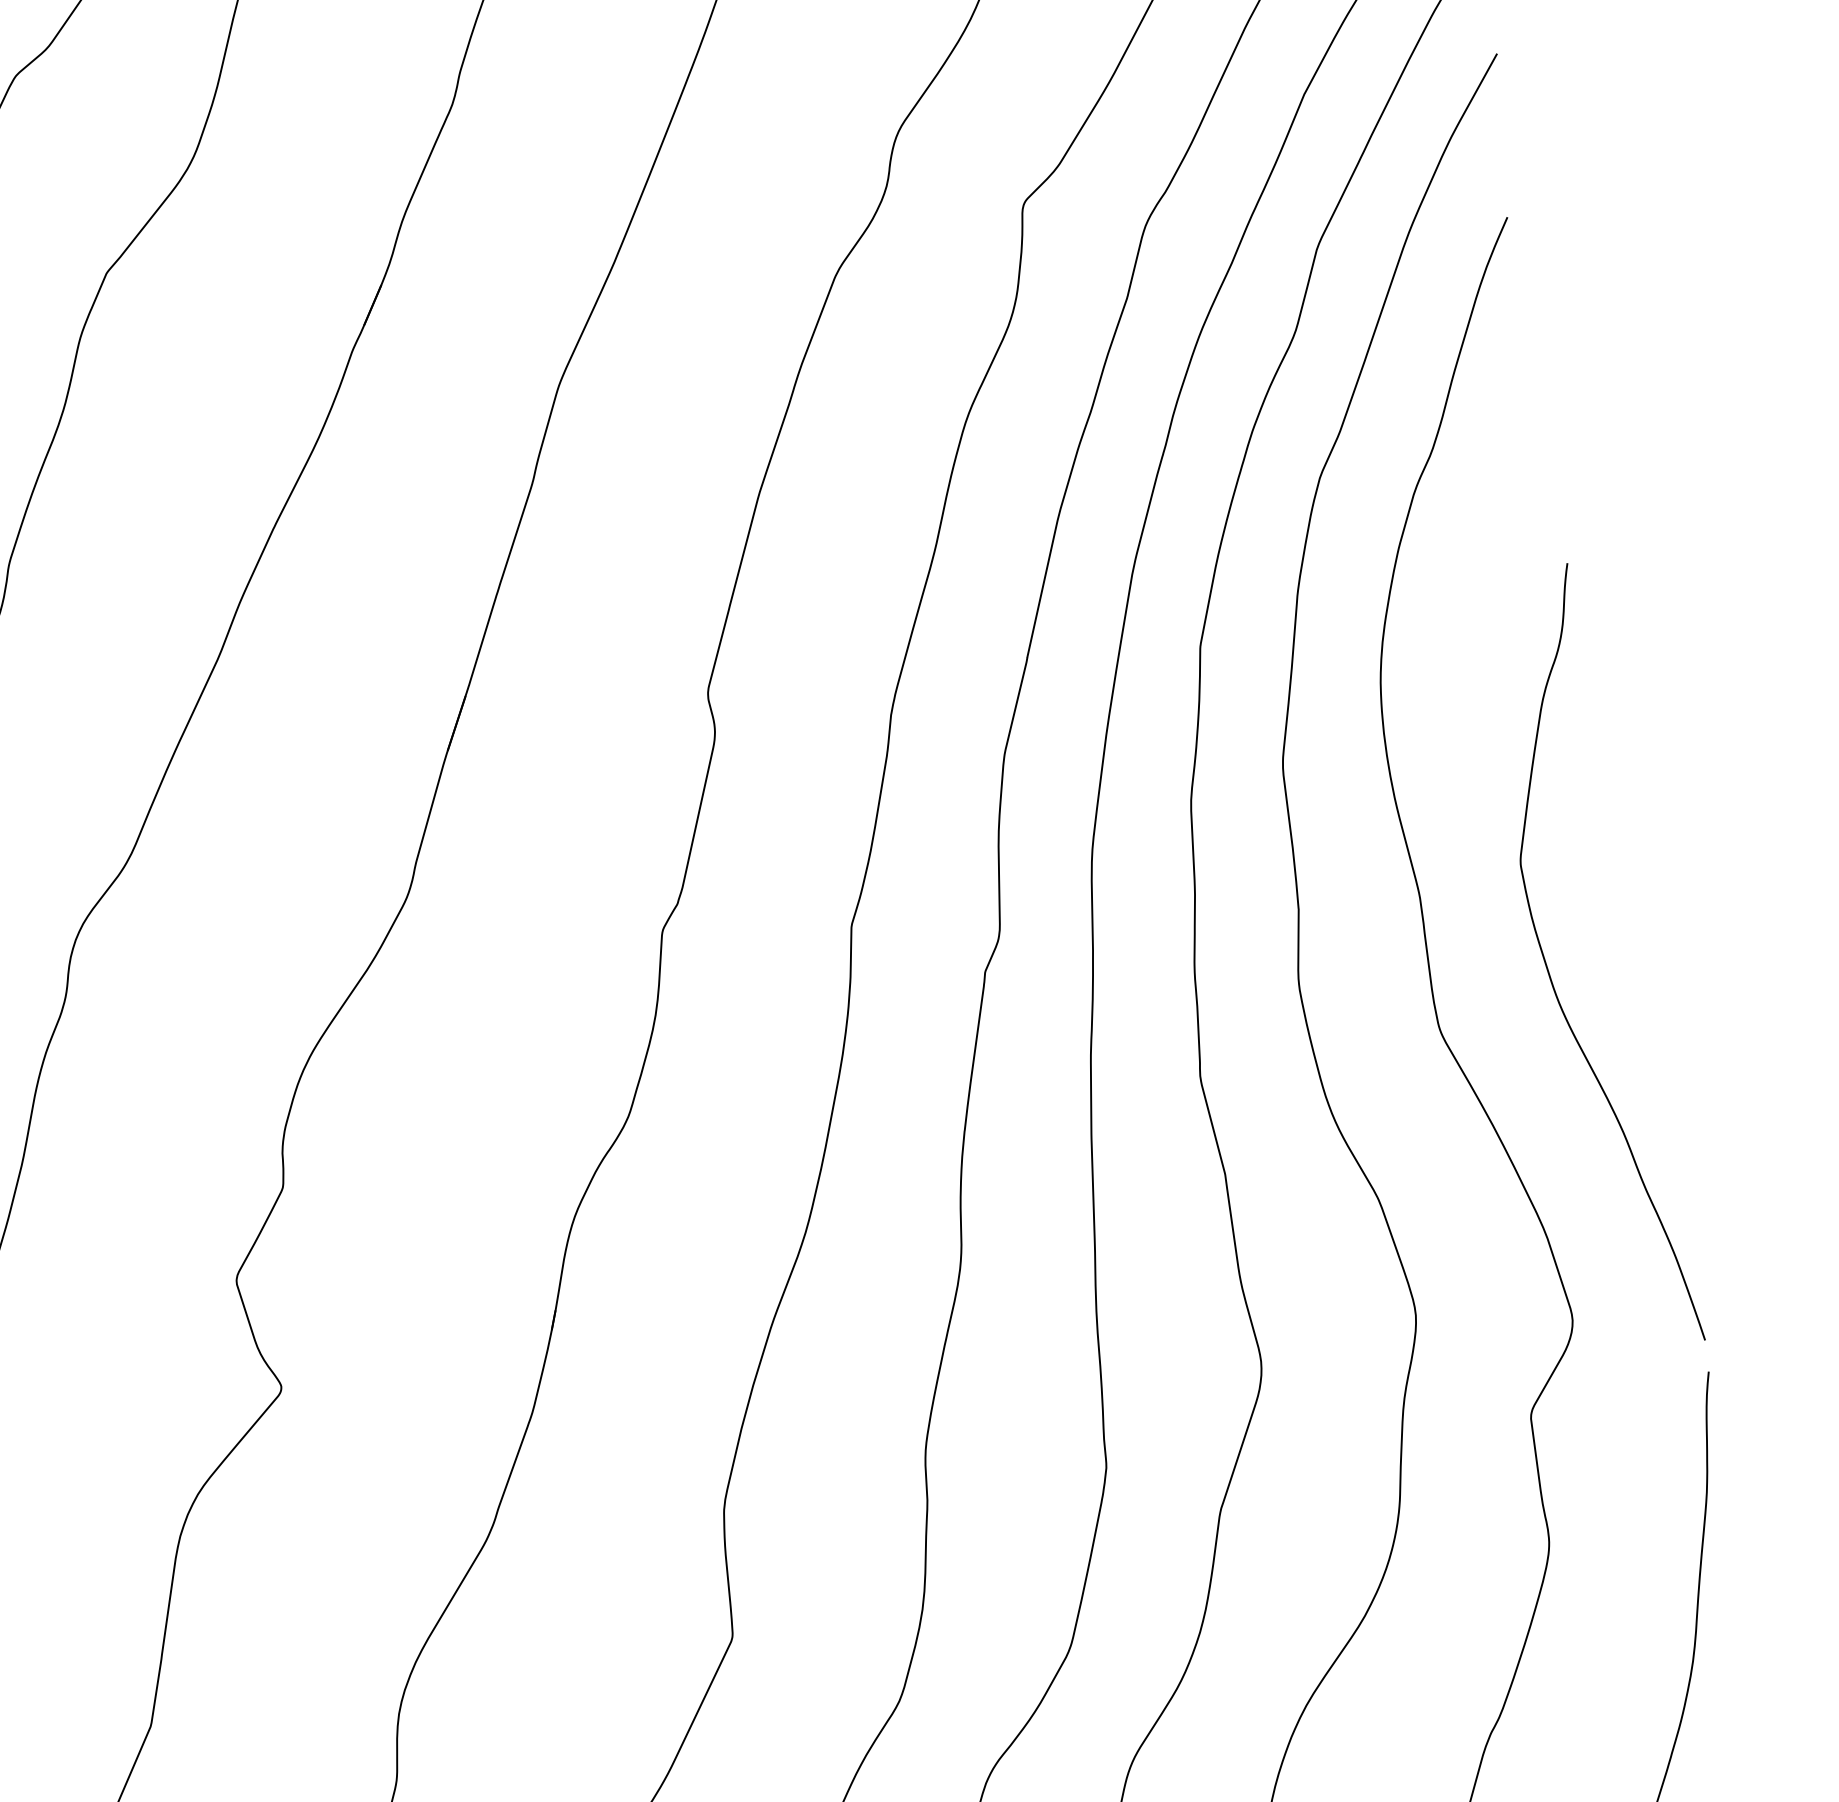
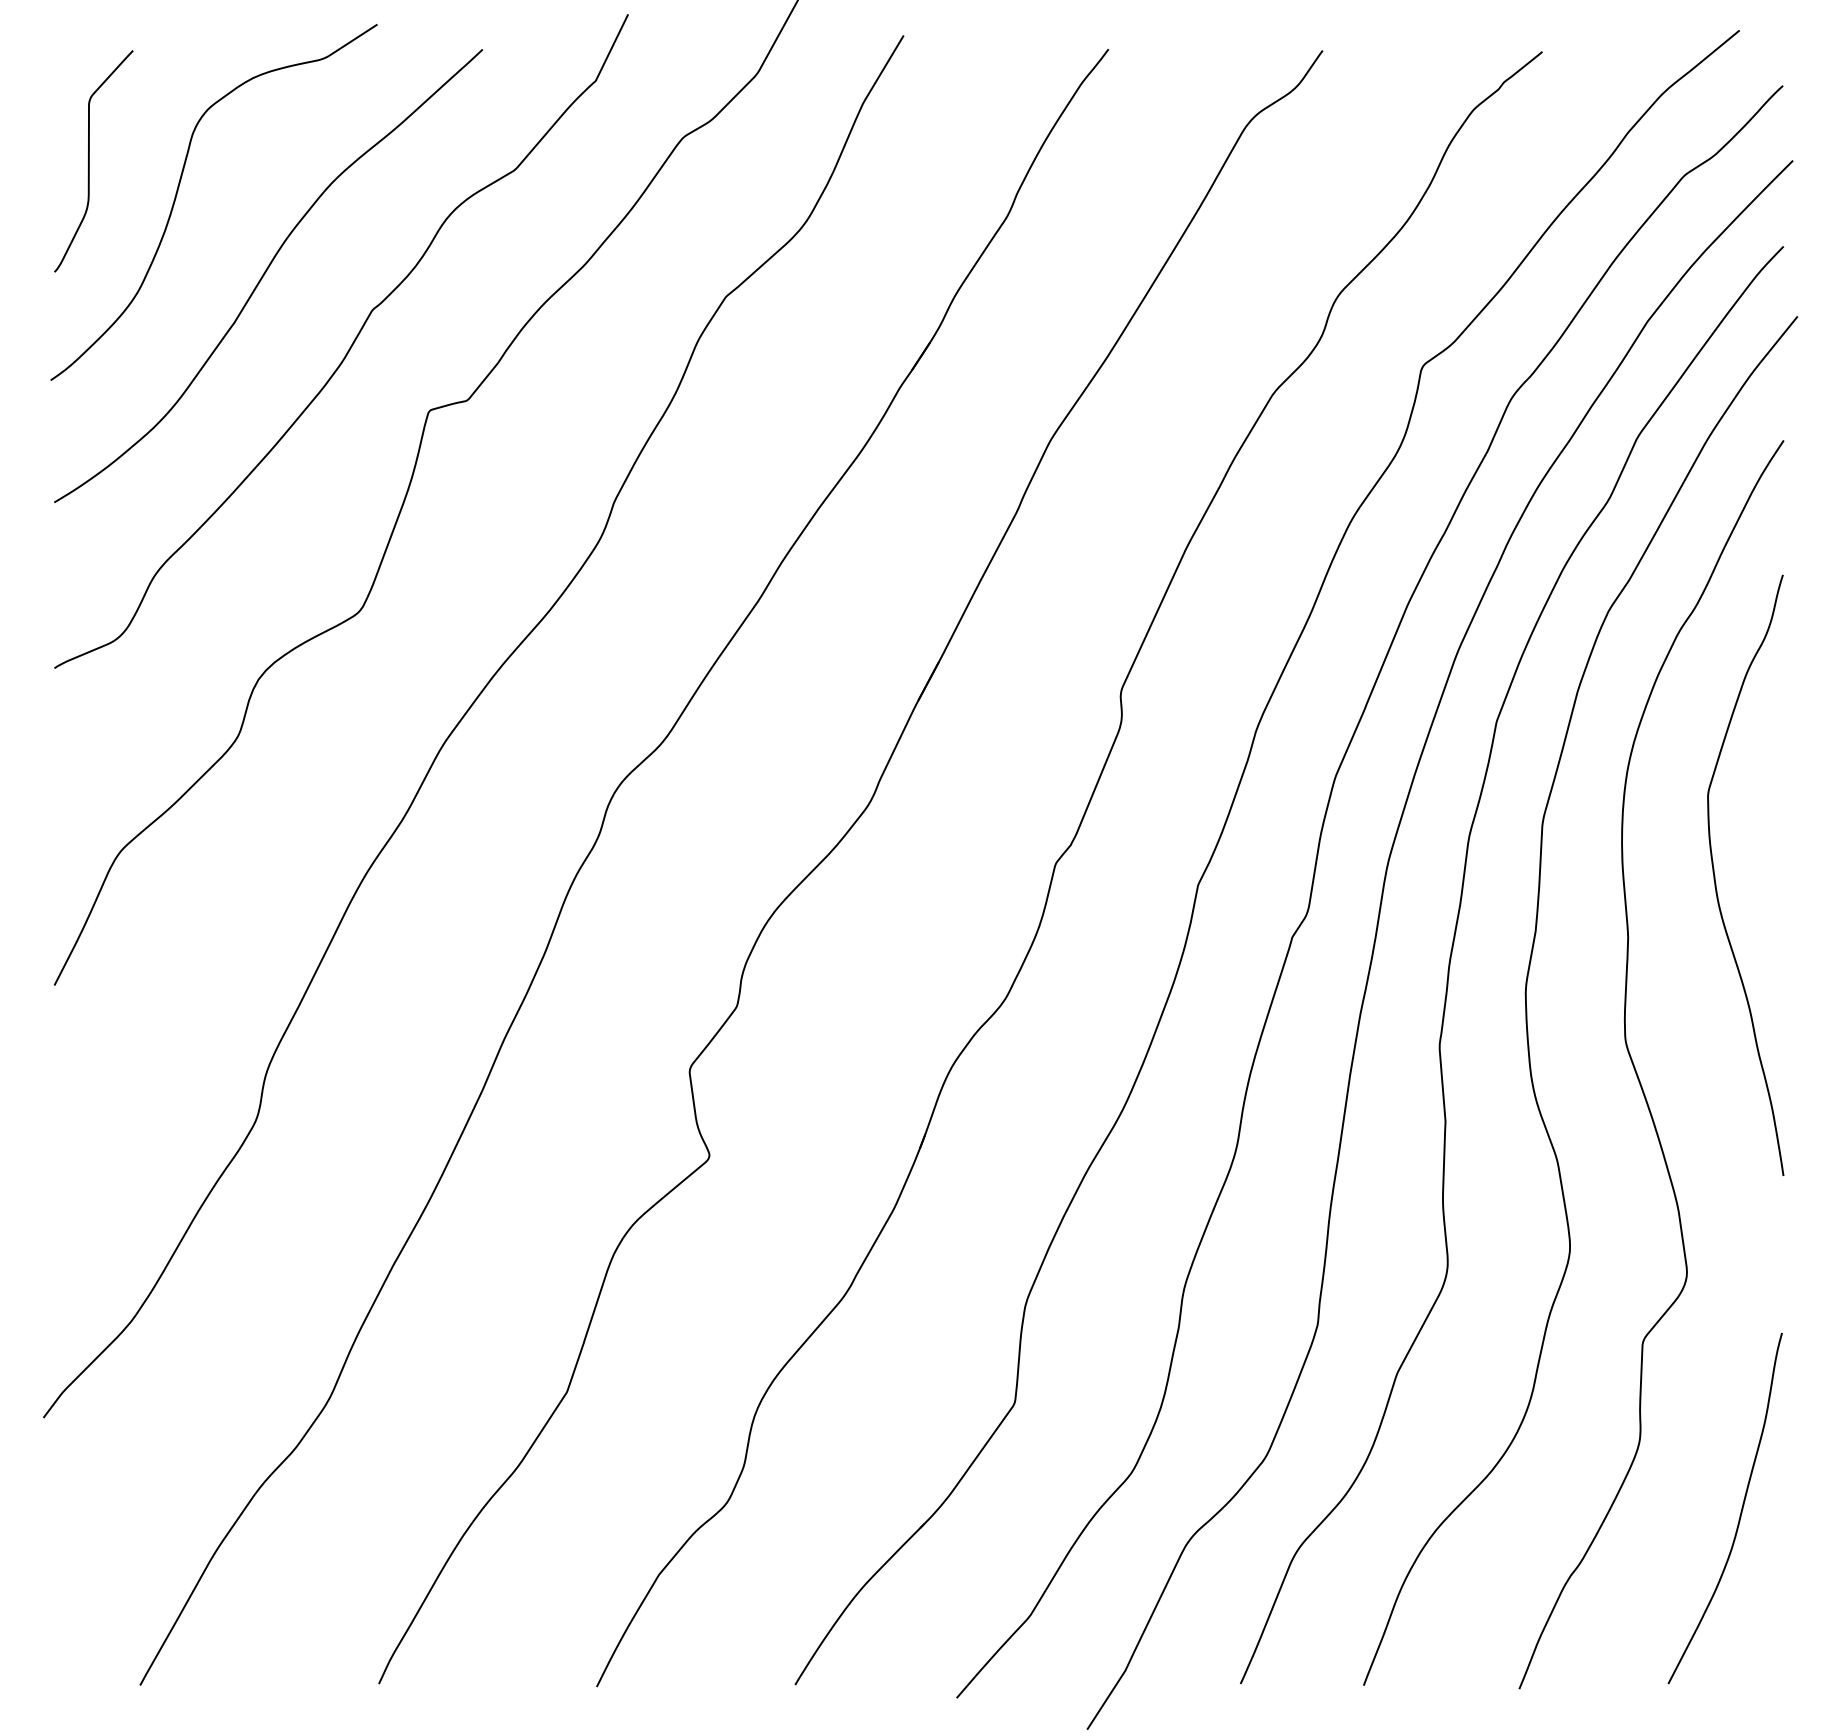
curve: (1548, 967) -> (1715, 875), moved

